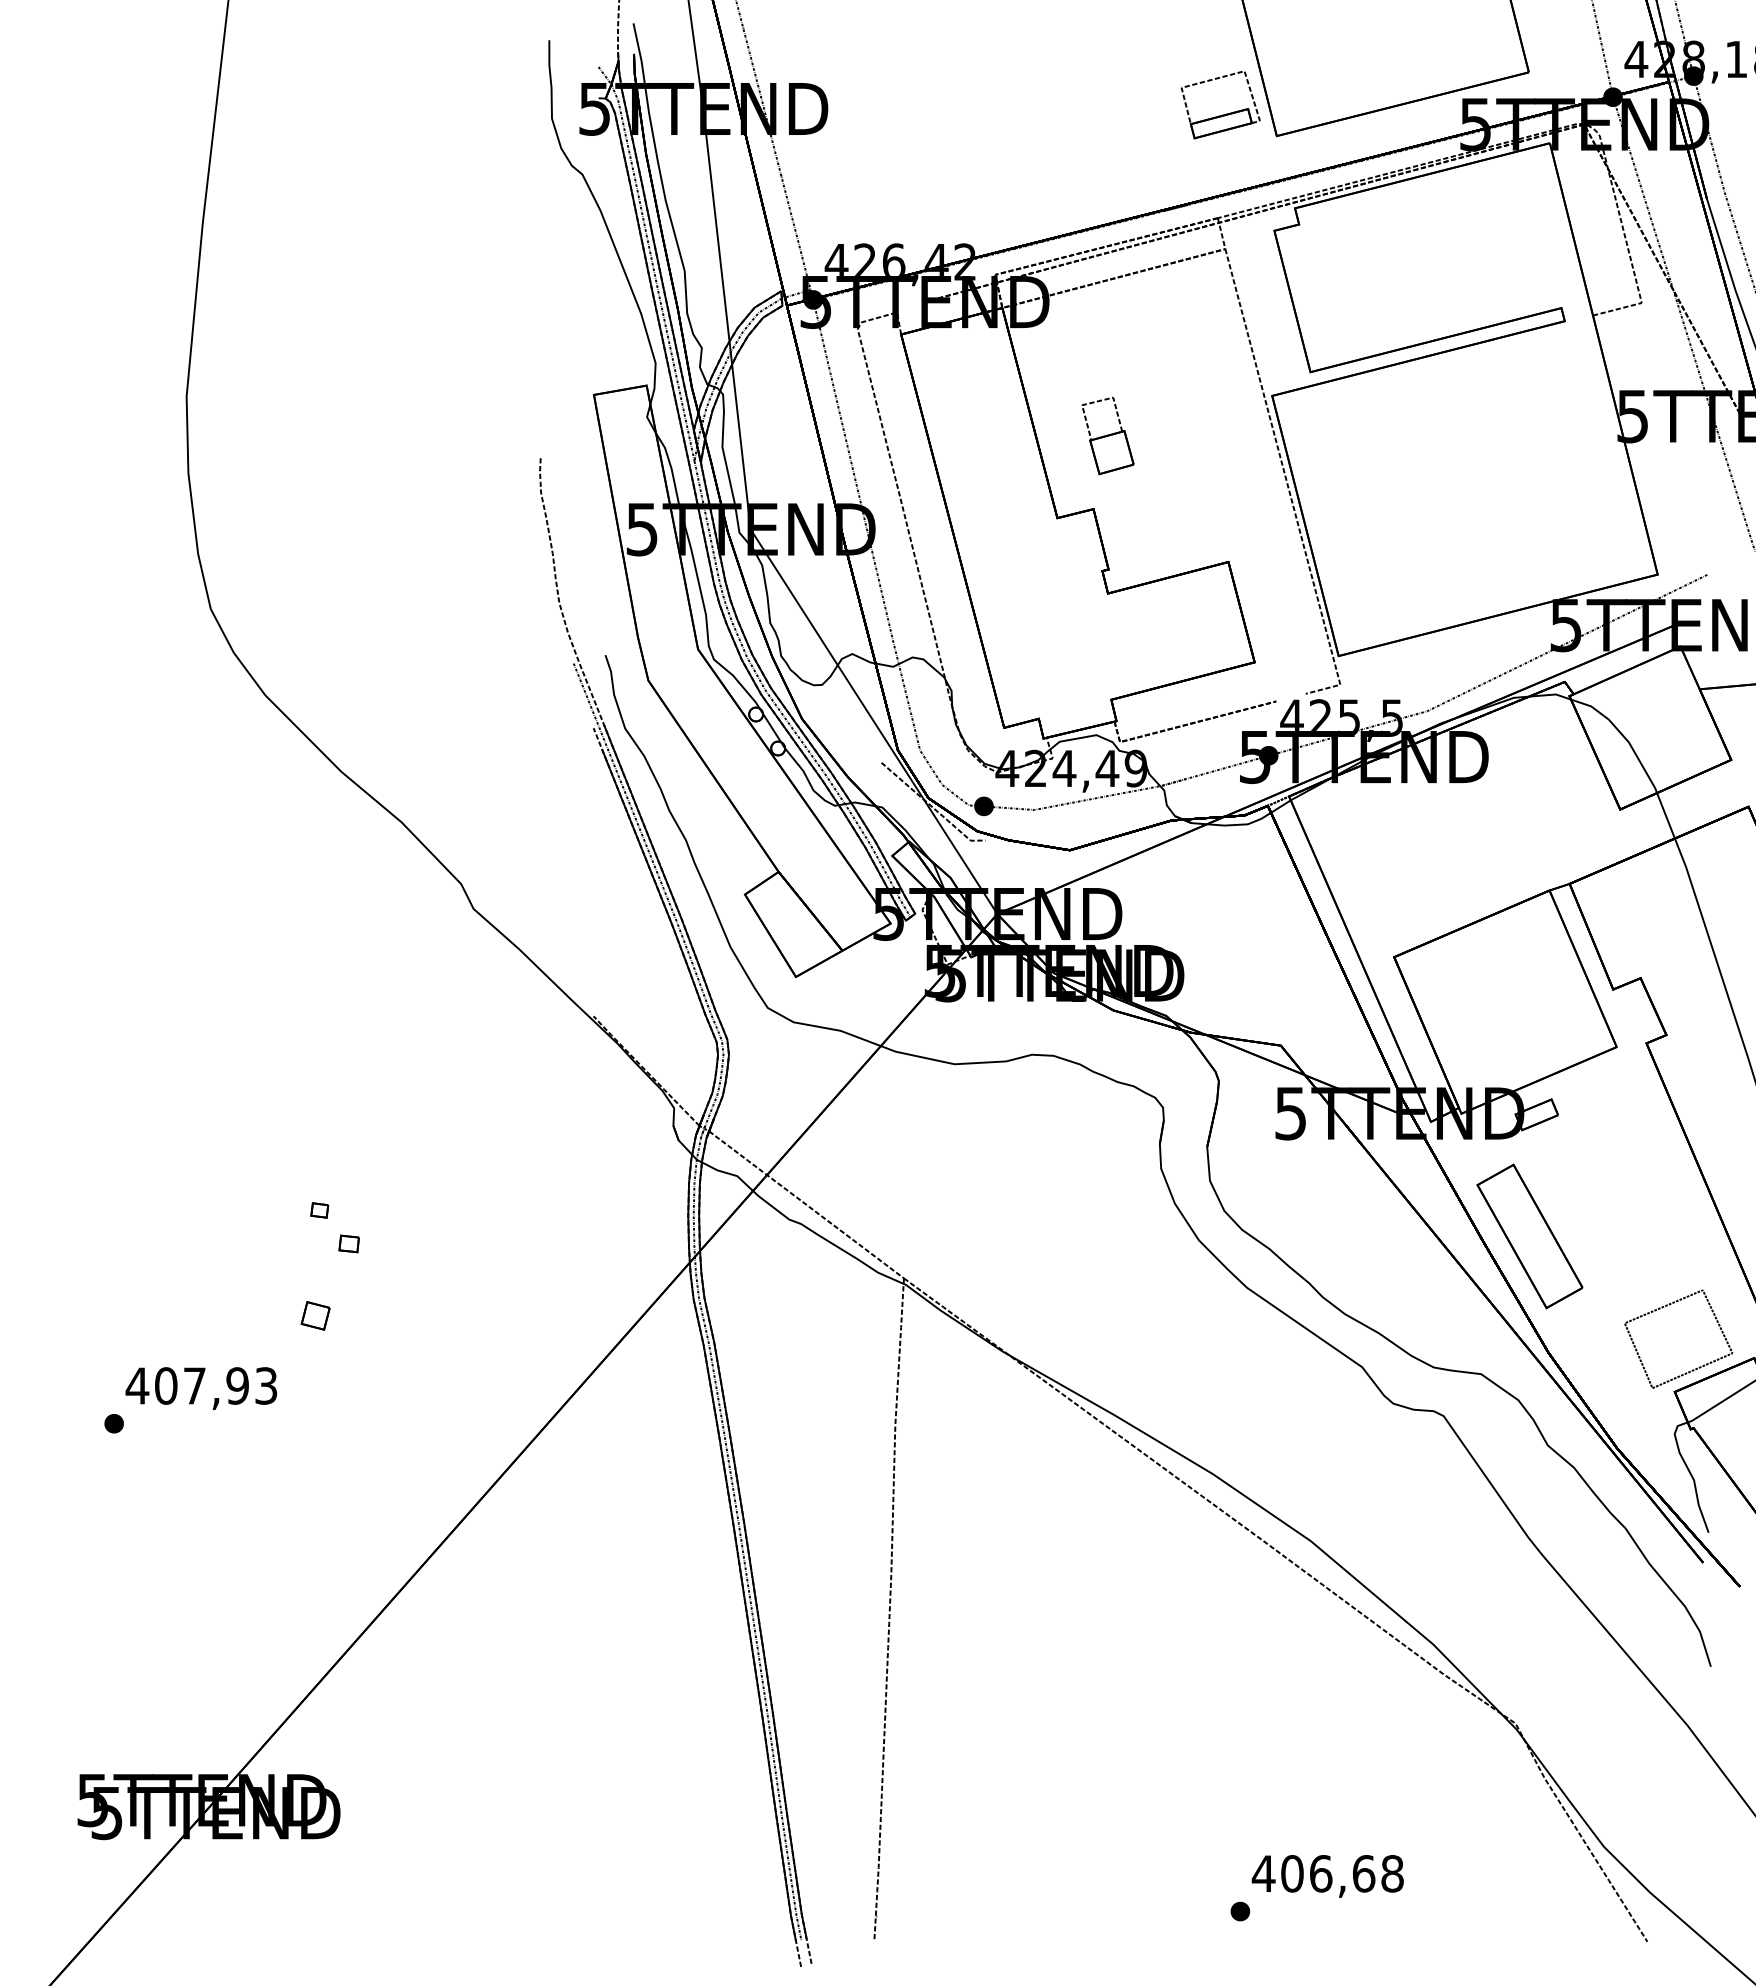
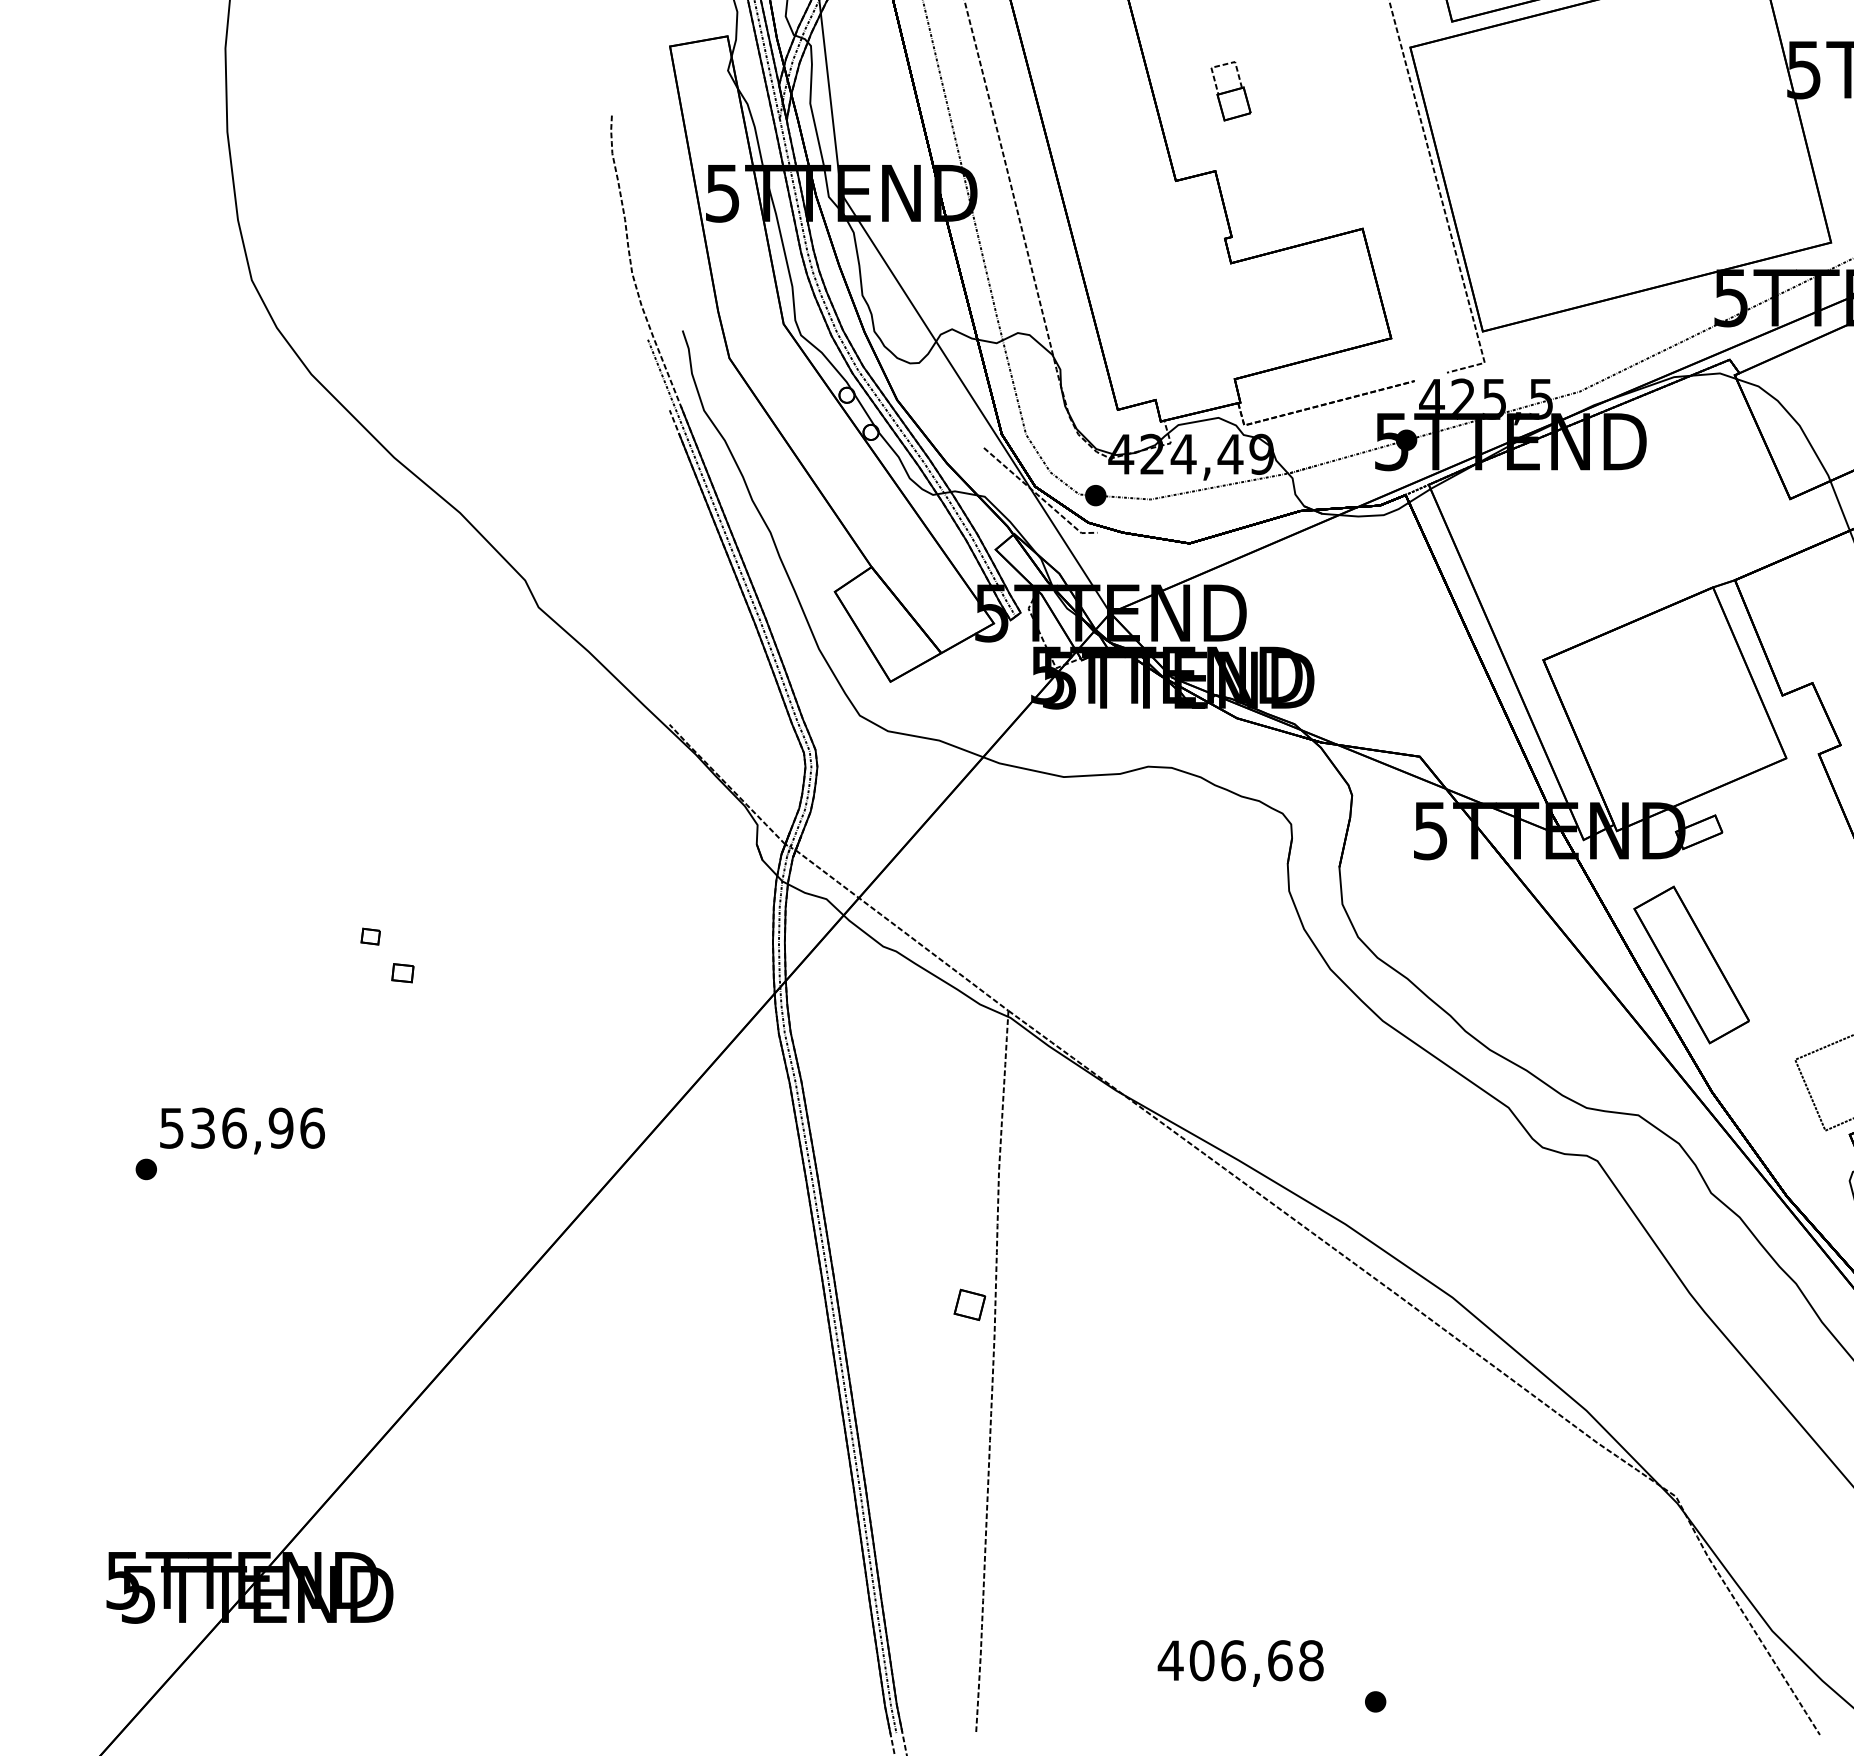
part: (1107, 435) -> (1230, 90), size x0.7
part: (315, 1315) -> (969, 1304), moved
text: (201, 1385) -> (241, 1127), 407,93 -> 536,96
text: (1327, 1876) -> (1240, 1663), moved

